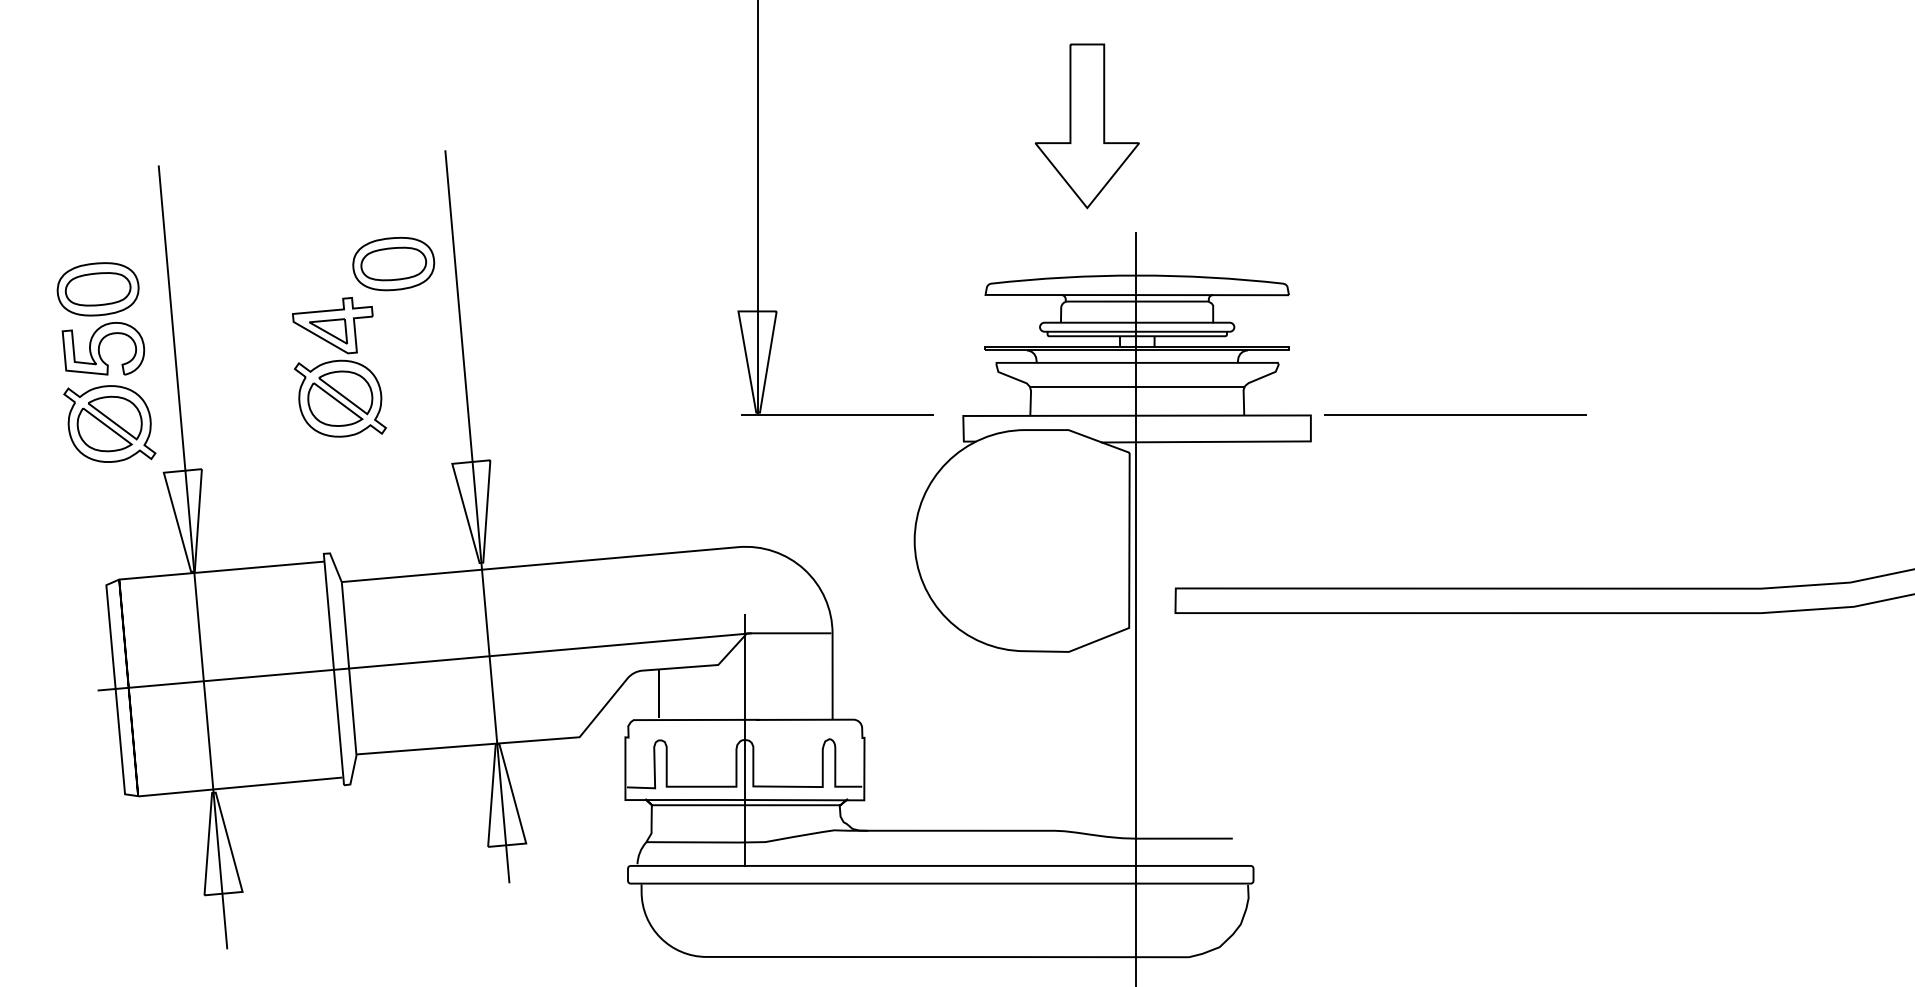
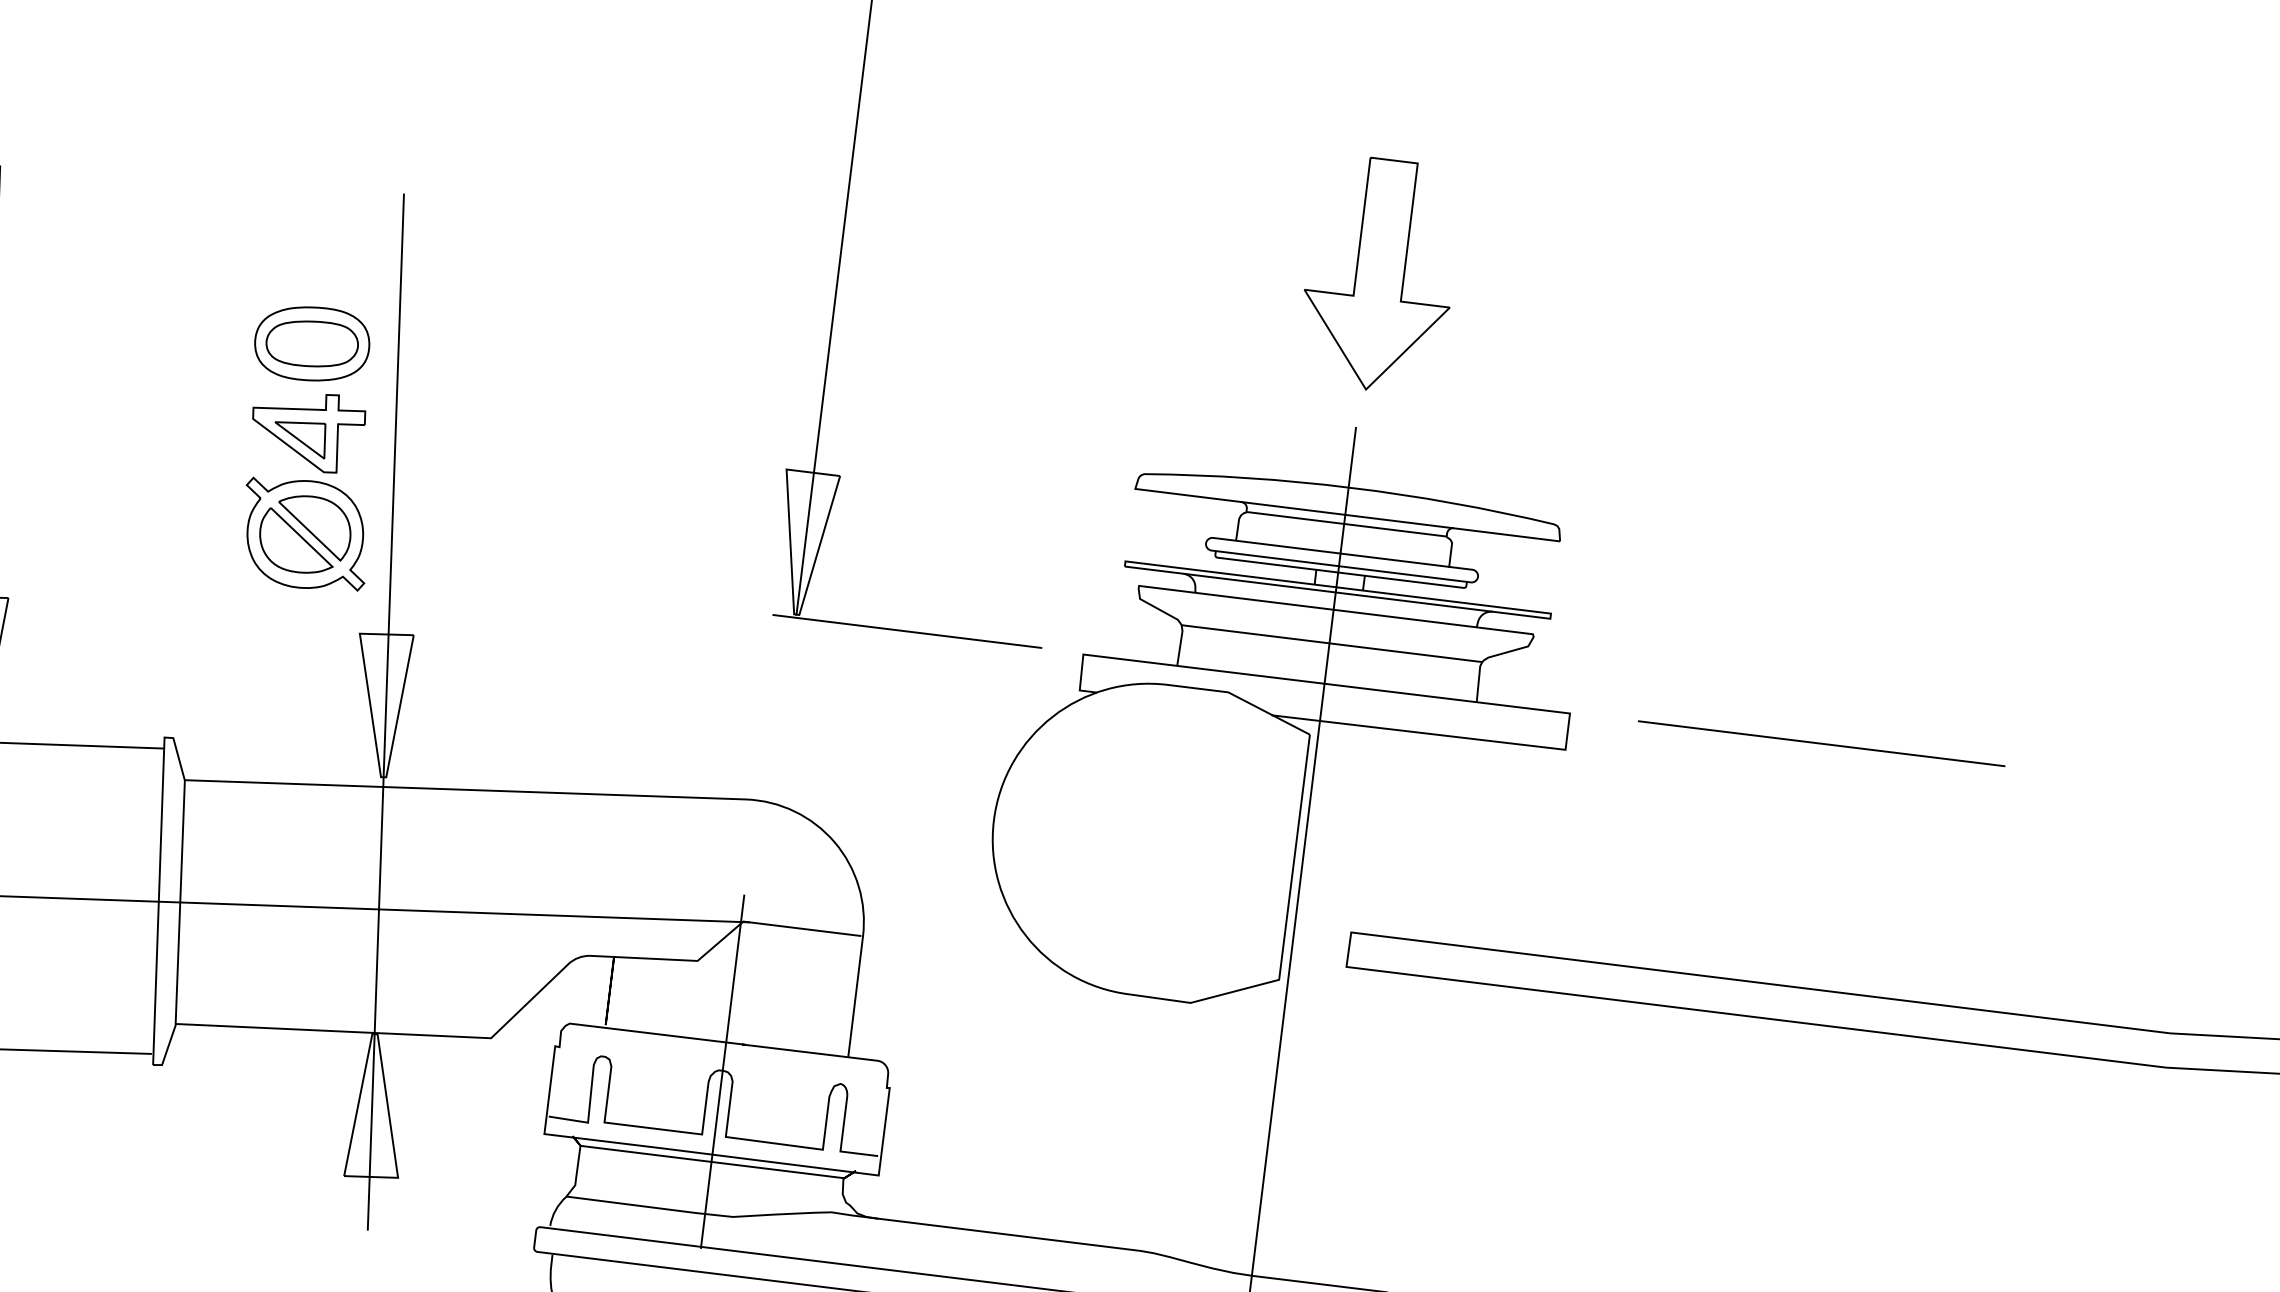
part: (1086, 126) -> (1378, 275), moved
part: (339, 367) -> (309, 490), moved
line: (1455, 414) -> (1821, 743), moved

